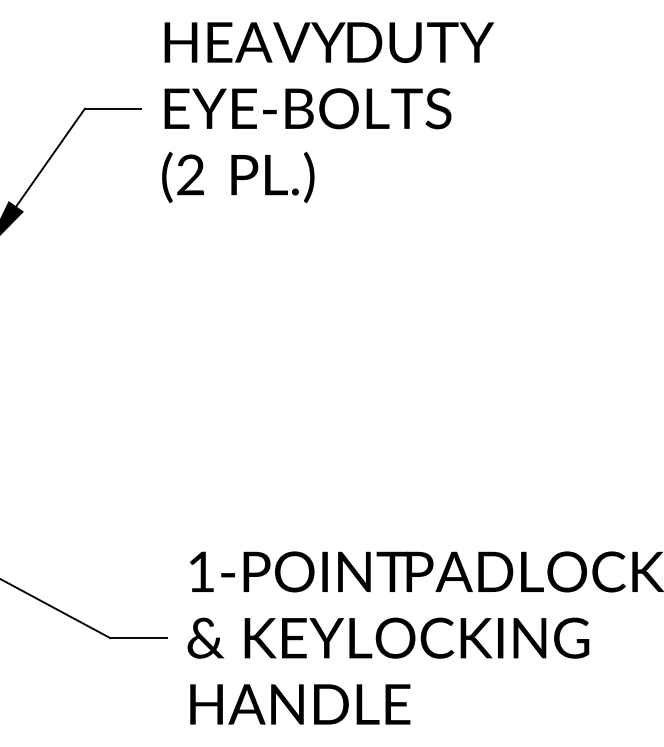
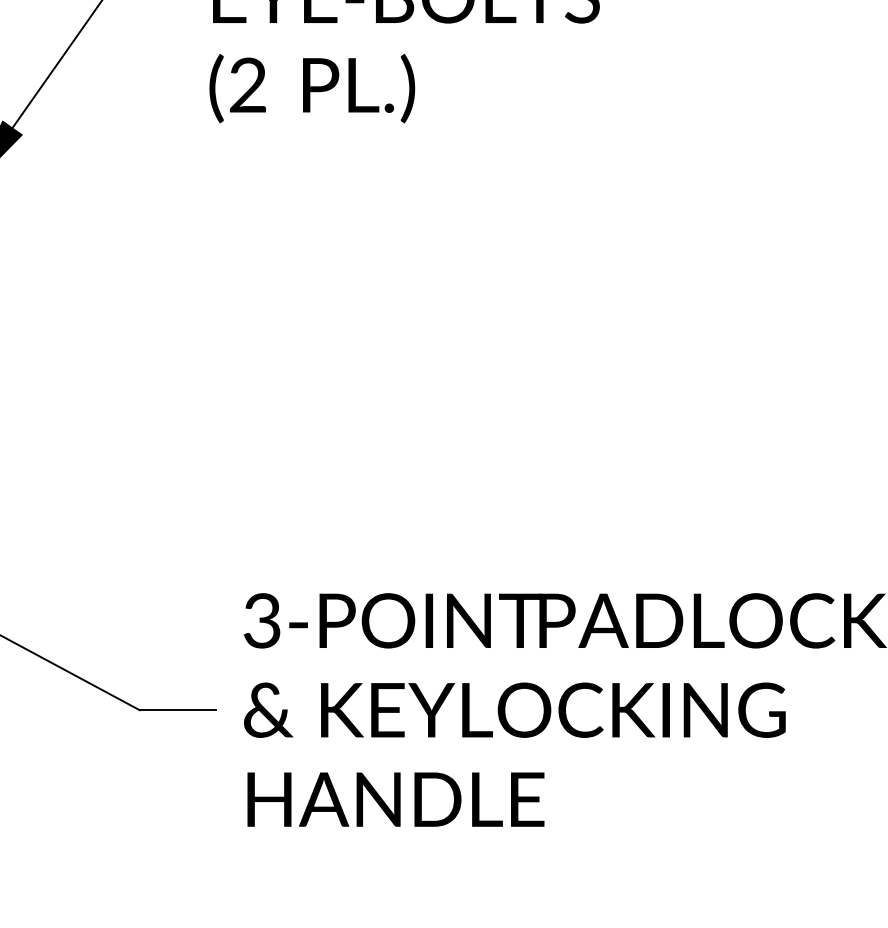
text: (200, 571) -> (261, 620), 1-POINT -> 3-POINT

